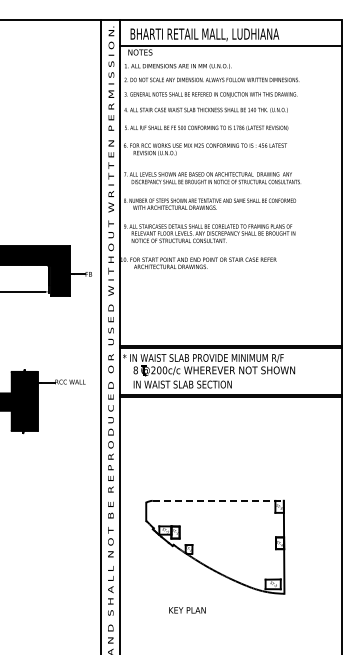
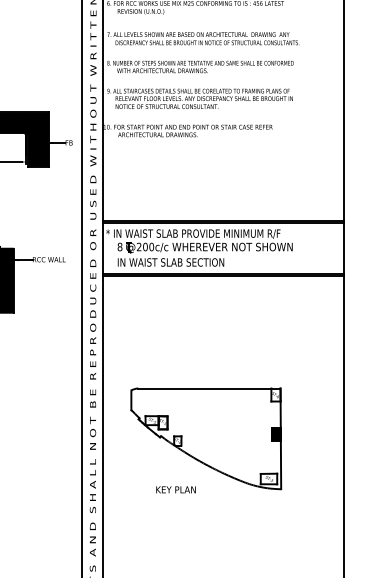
line: (218, 500) -> (209, 388), dashed -> solid
hatch: (279, 543) -> (275, 434), added
text: (187, 610) -> (176, 490), moved

